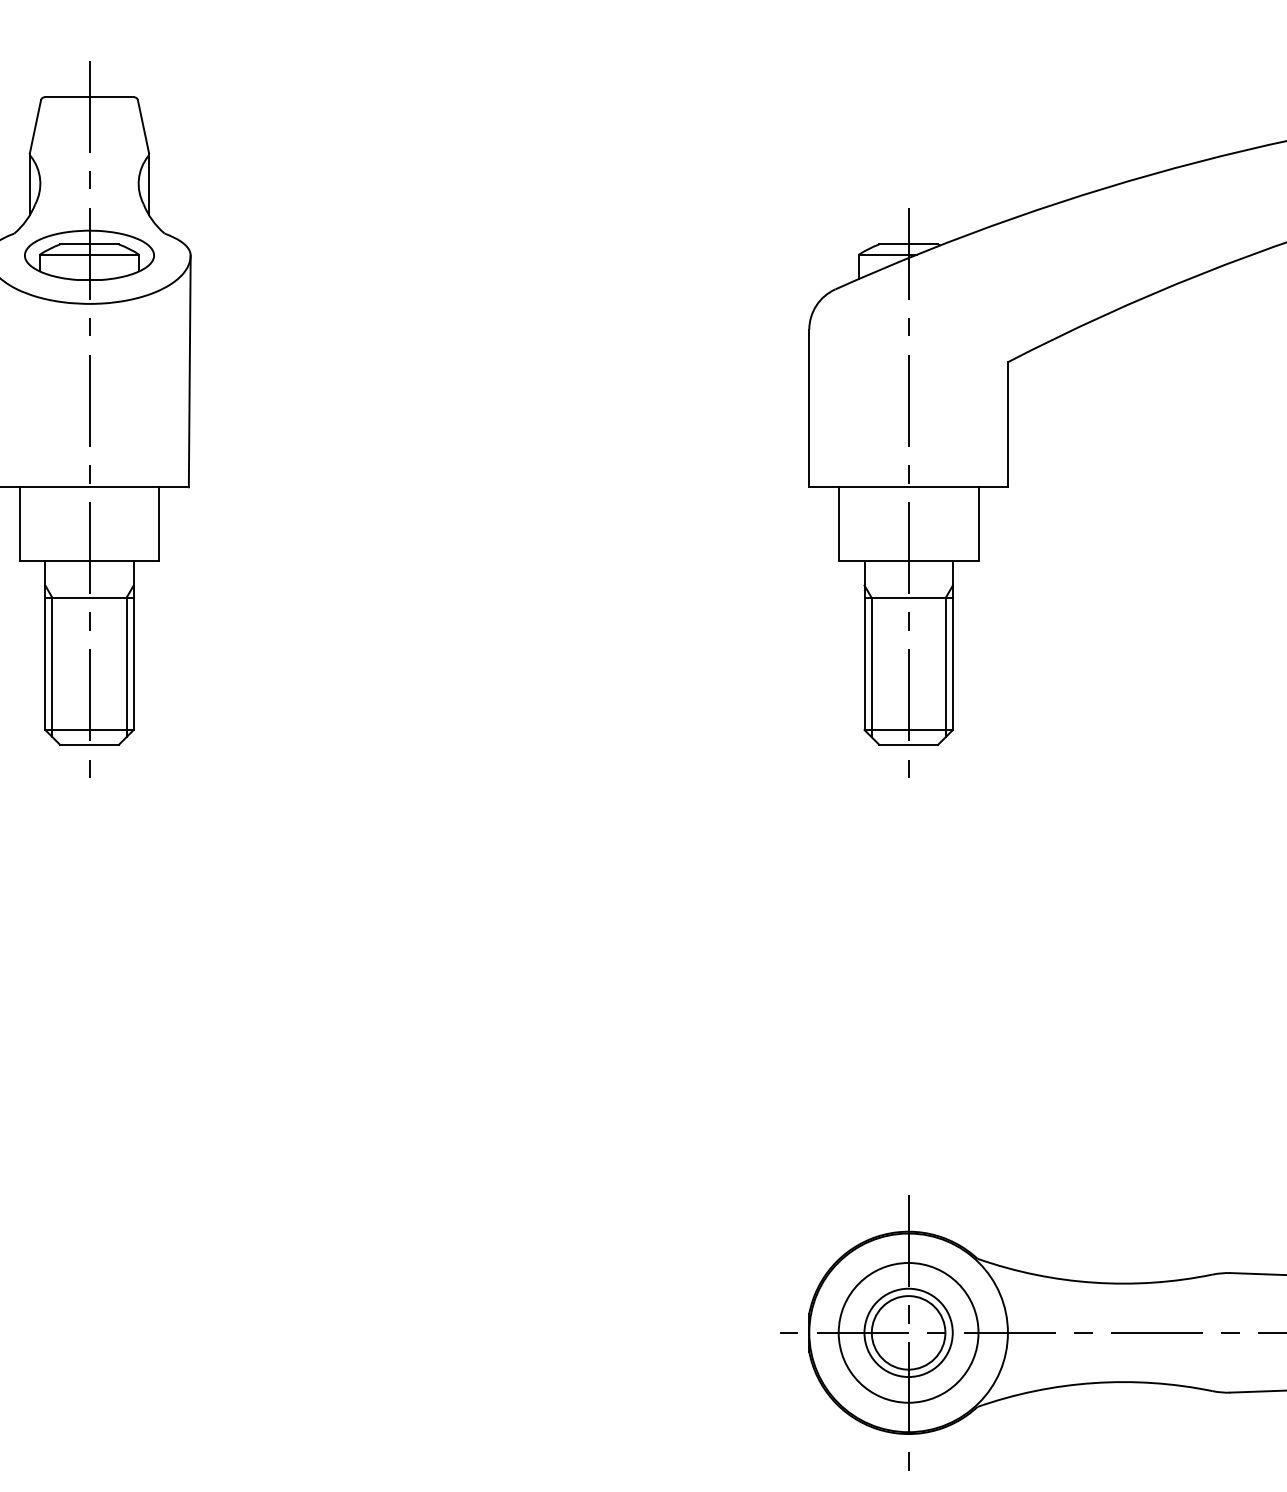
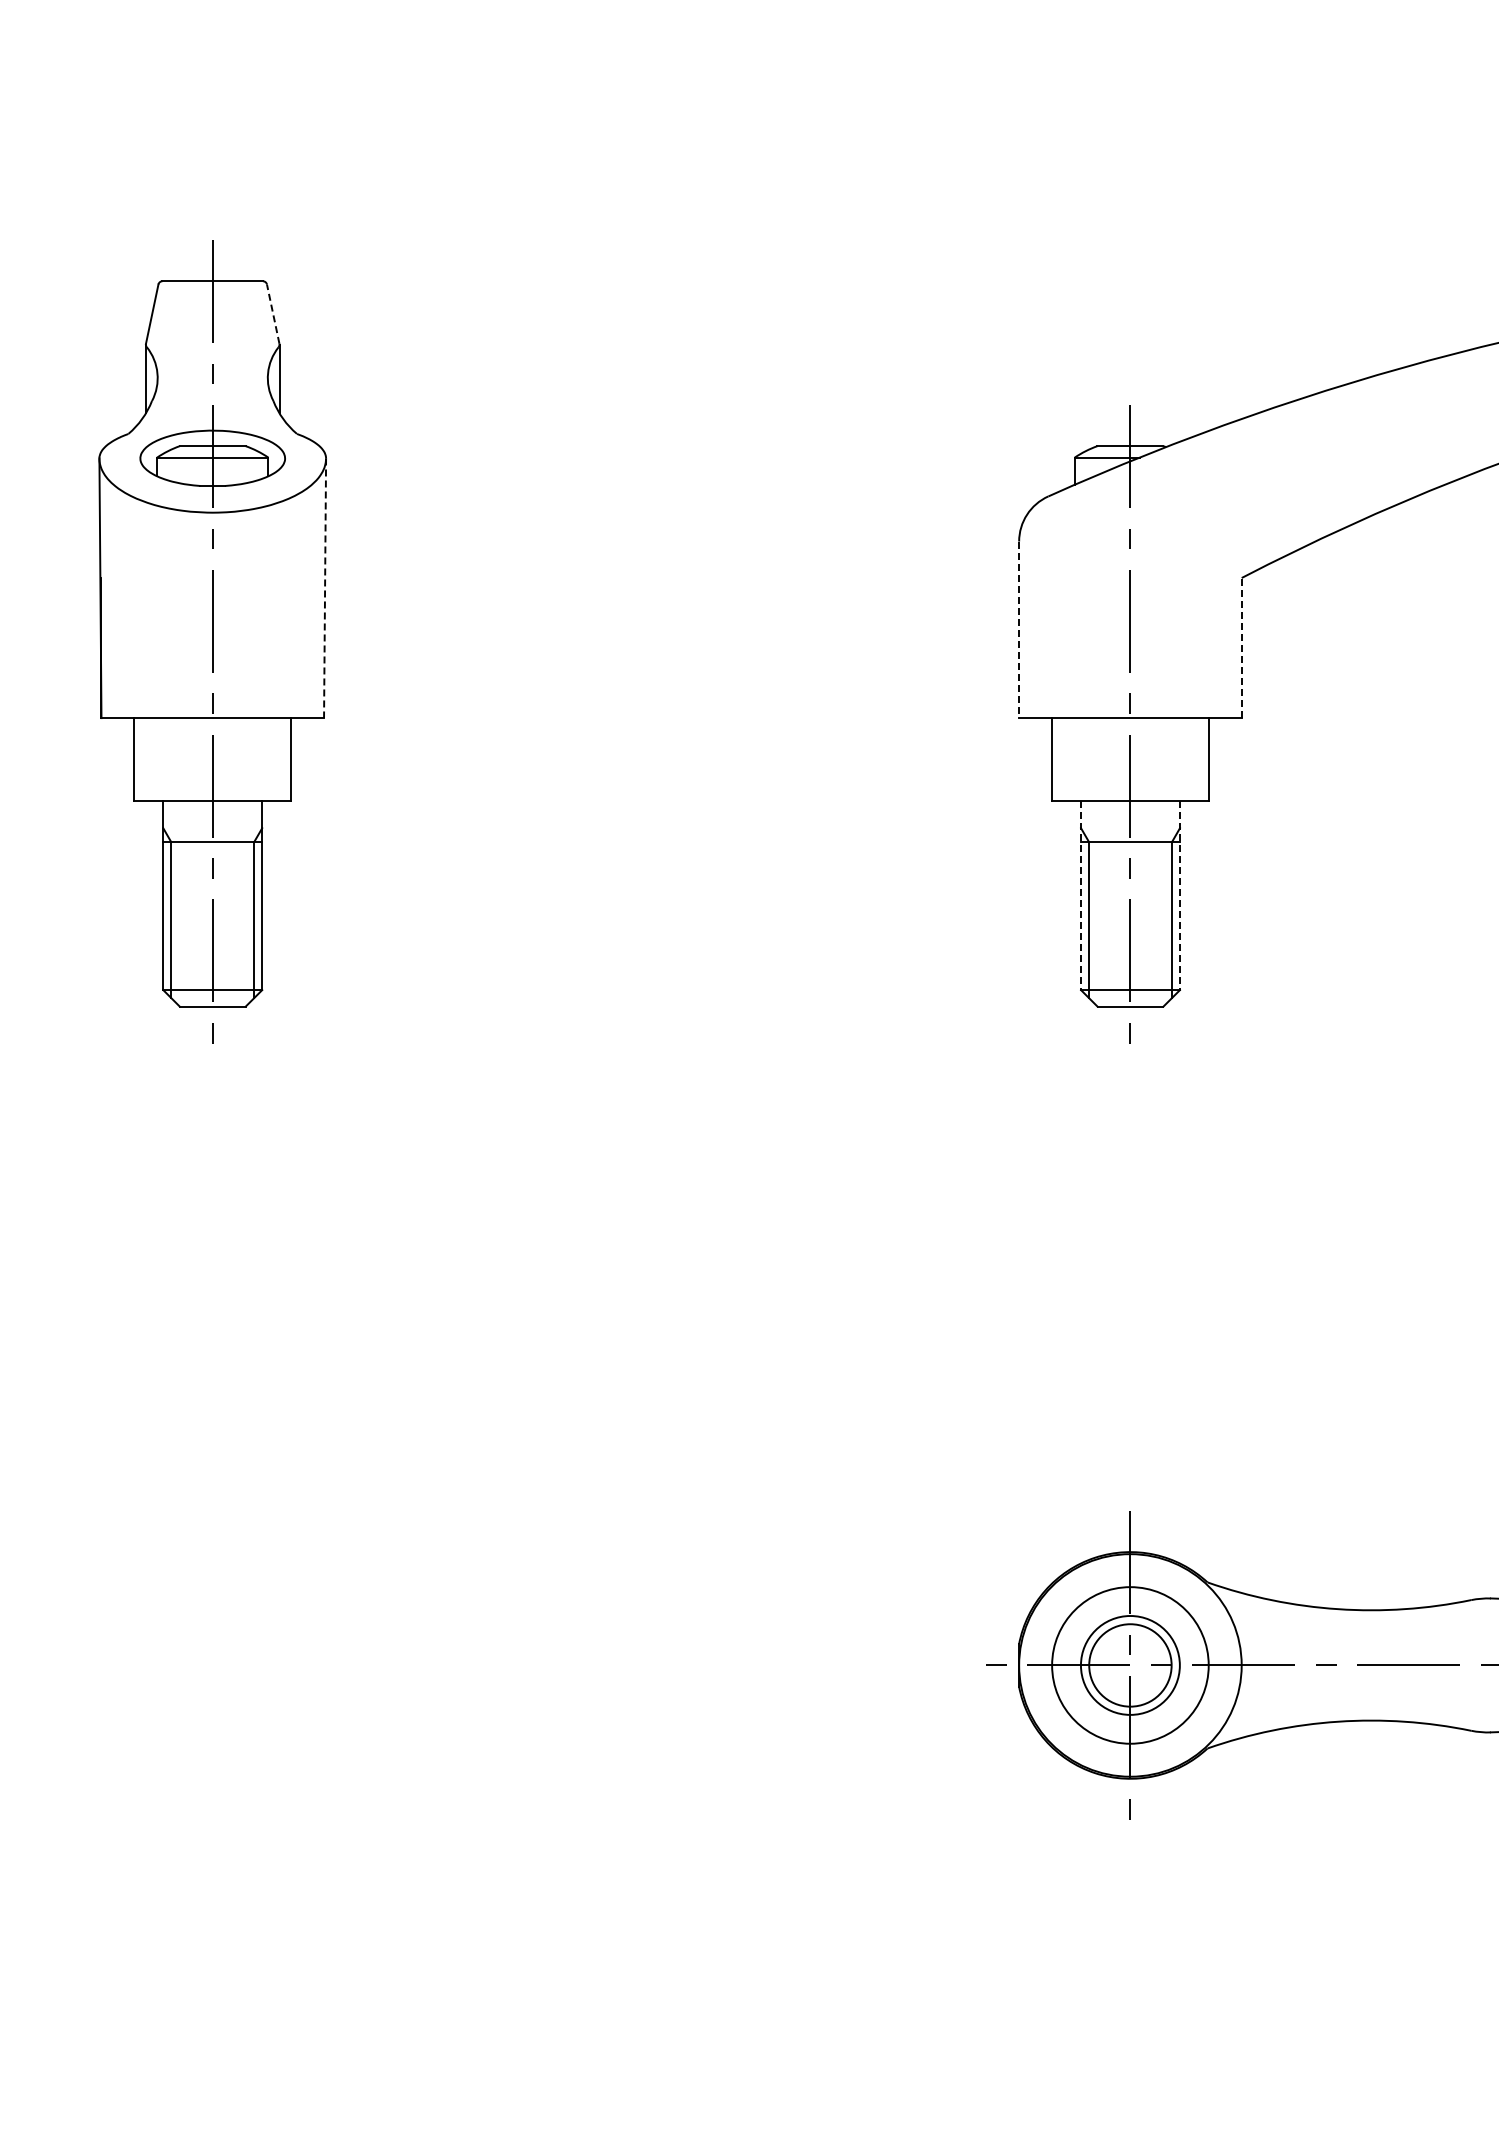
line: (143, 126) -> (273, 313), solid -> dashed
line: (190, 371) -> (325, 588), solid -> dashed
line: (809, 409) -> (1019, 630), solid -> dashed
line: (1007, 424) -> (1241, 647), solid -> dashed
line: (864, 645) -> (1081, 895), solid -> dashed
line: (952, 645) -> (1179, 895), solid -> dashed

